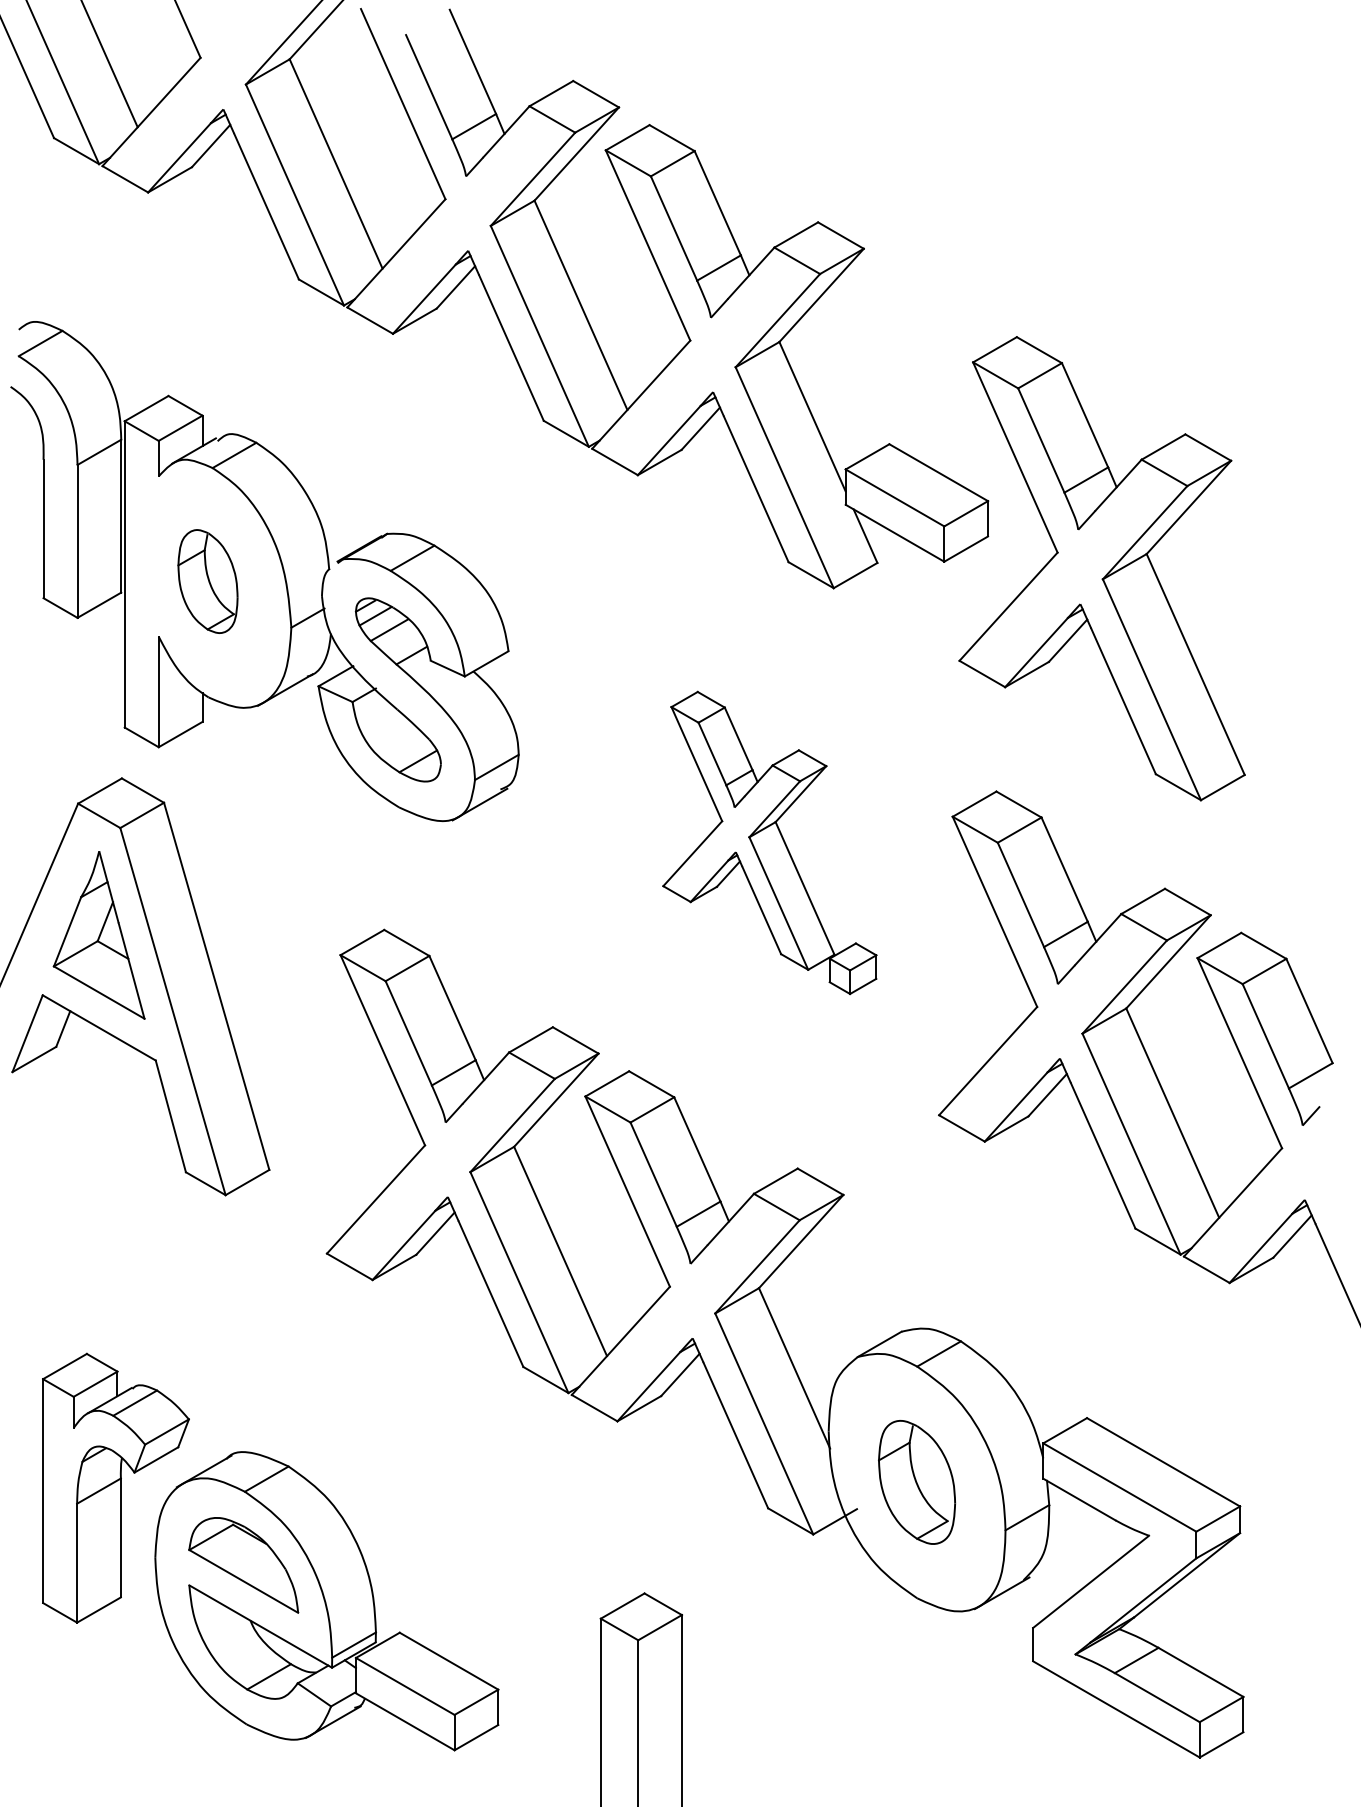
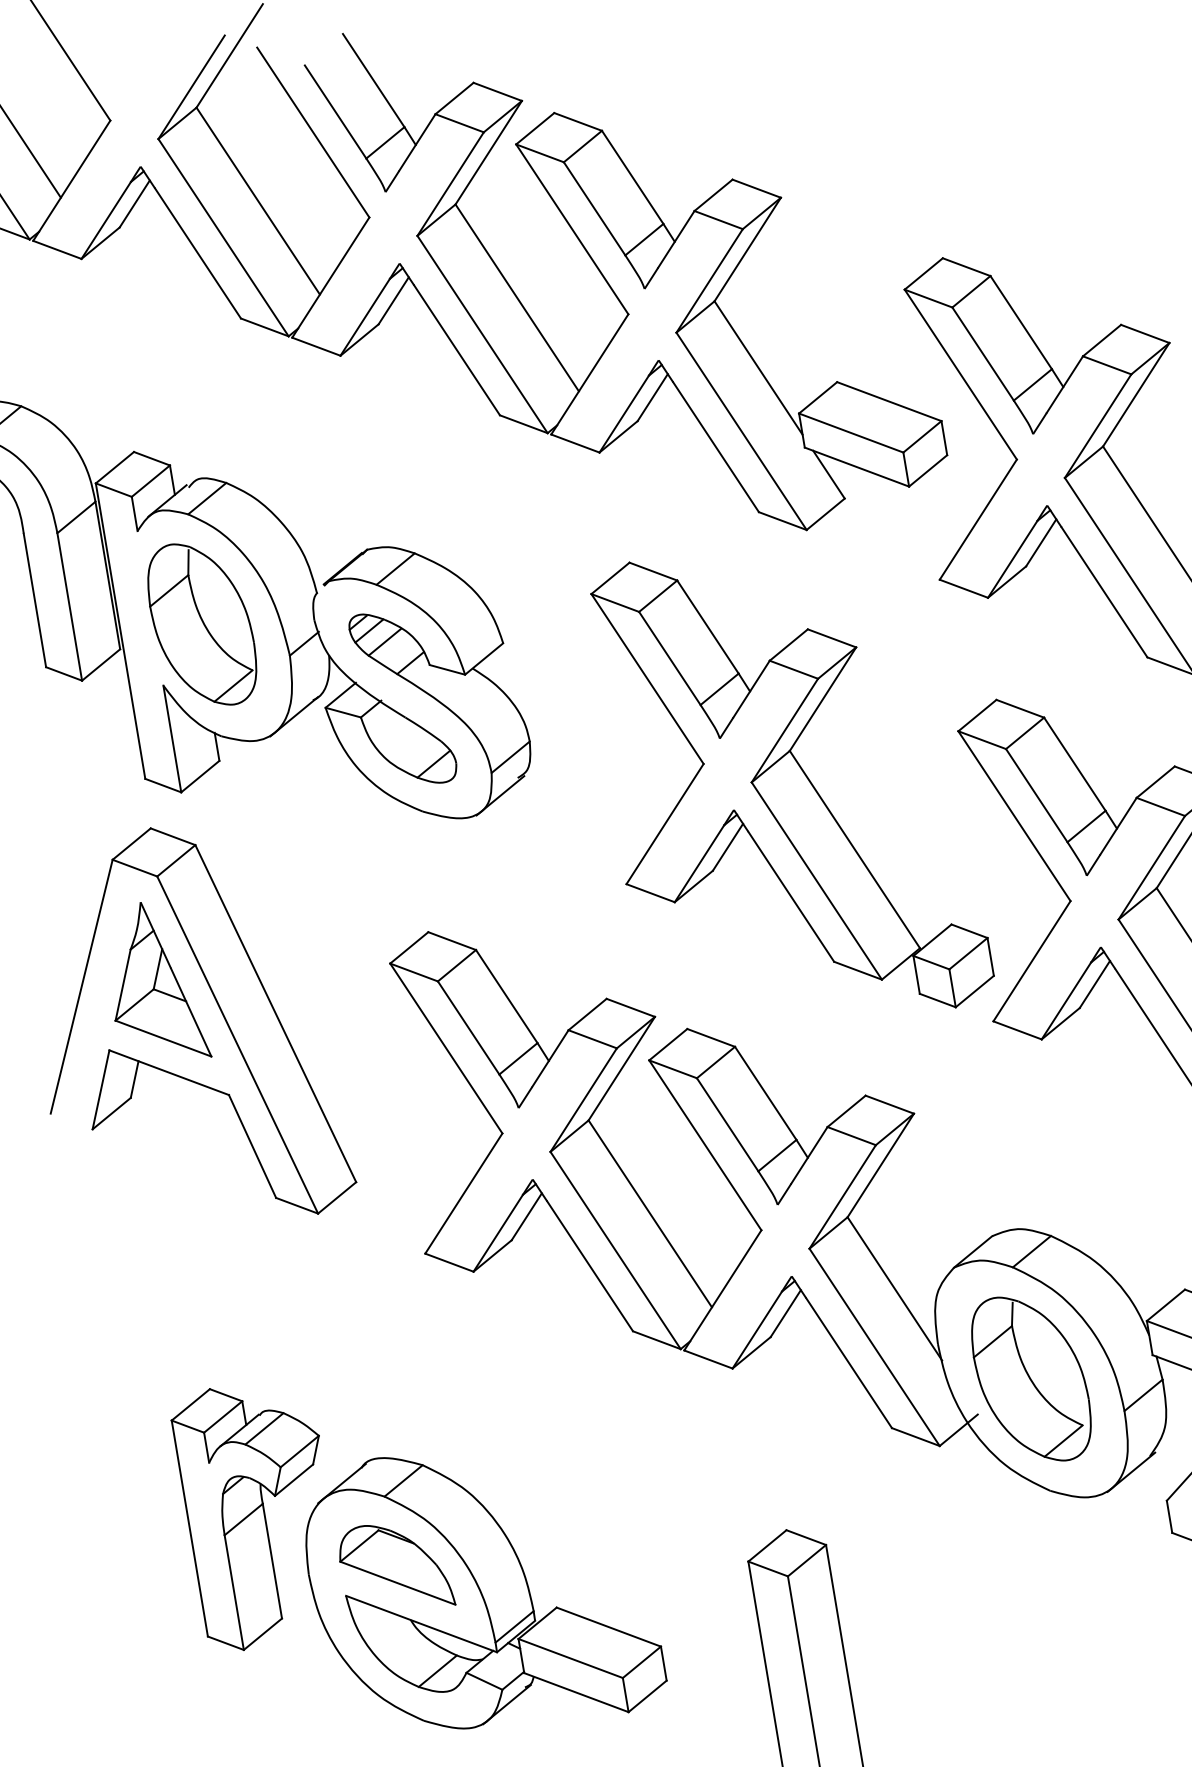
part: (207, 581) -> (201, 624), size x1.67
part: (769, 842) -> (785, 785), size x1.67
part: (916, 1482) -> (1030, 1379), size x1.43

